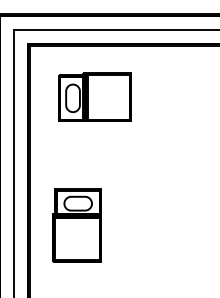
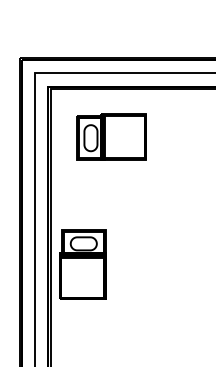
part: (76, 225) -> (82, 264), moved

